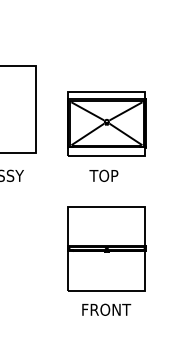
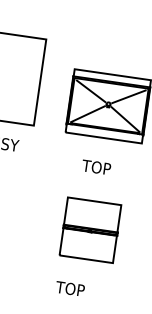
text: (103, 175) -> (96, 166), moved
part: (106, 248) -> (90, 229), size x0.7
text: (105, 309) -> (80, 290), FRONT -> TOP

